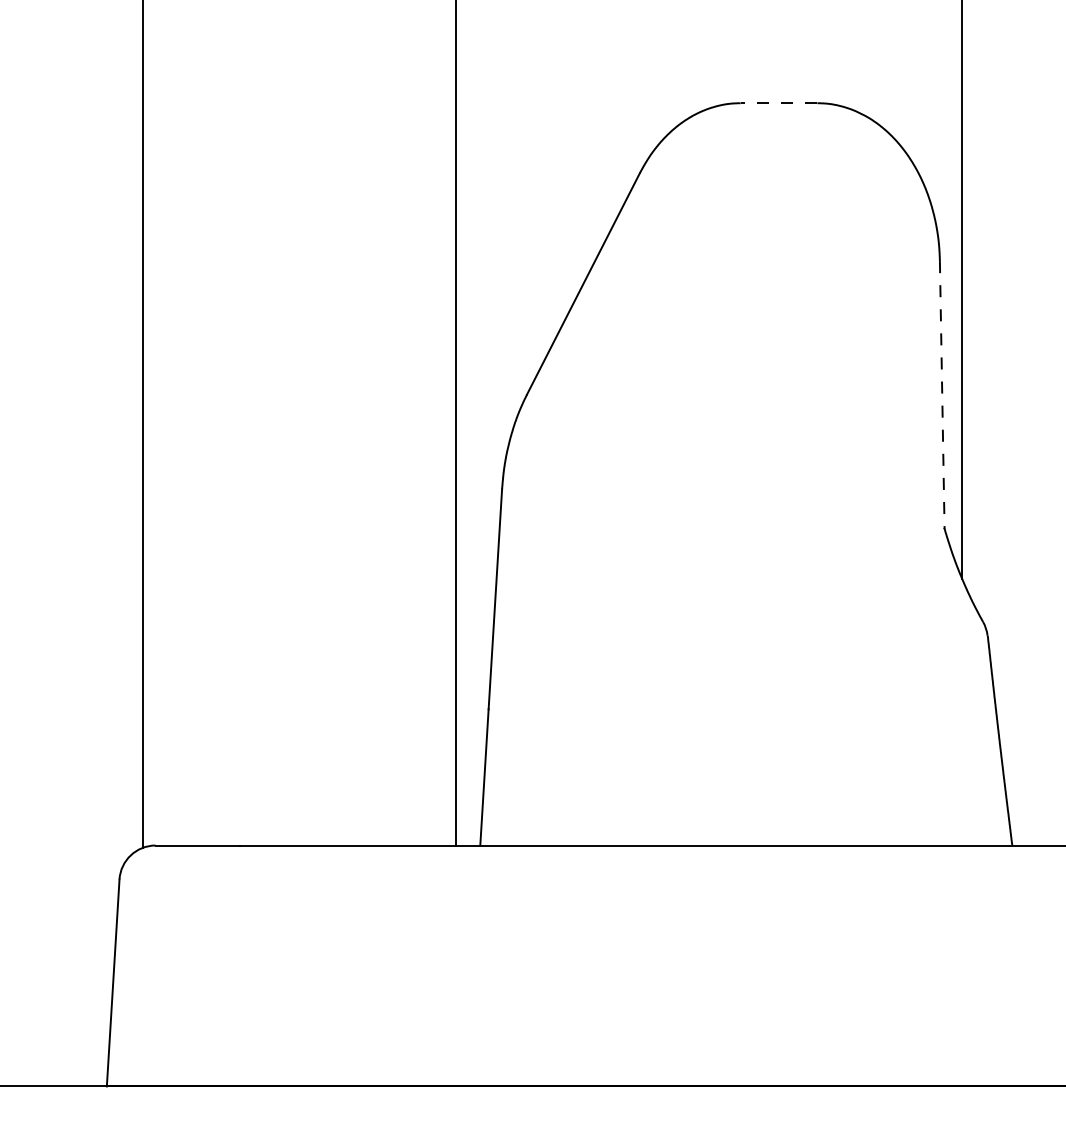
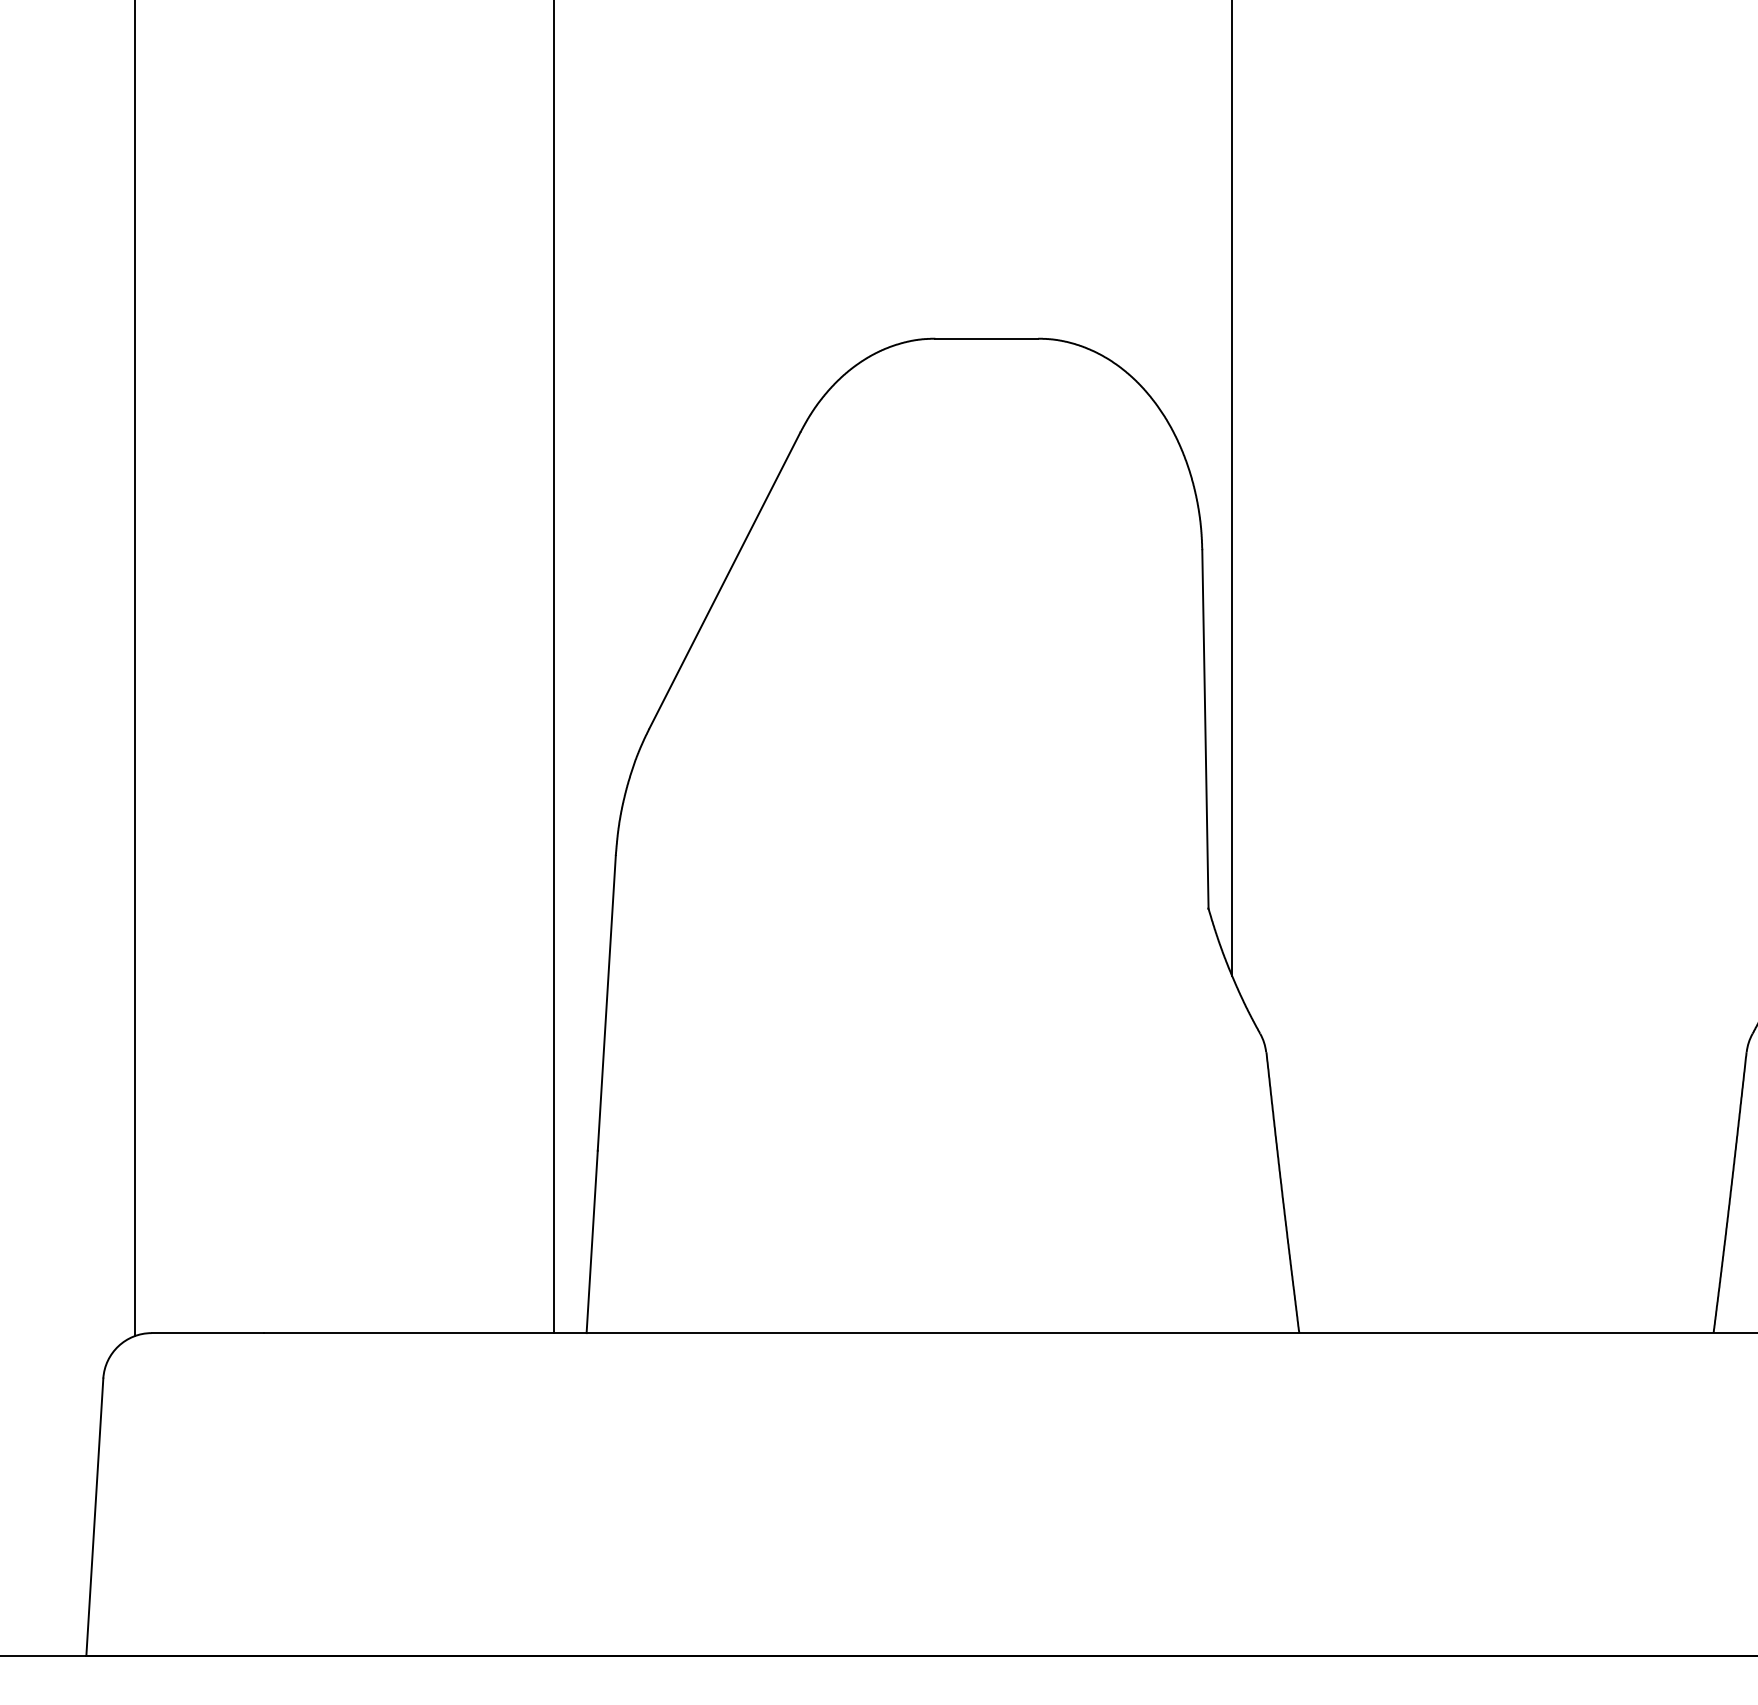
line: (778, 103) -> (986, 338), dashed -> solid
line: (942, 395) -> (1205, 730), dashed -> solid

